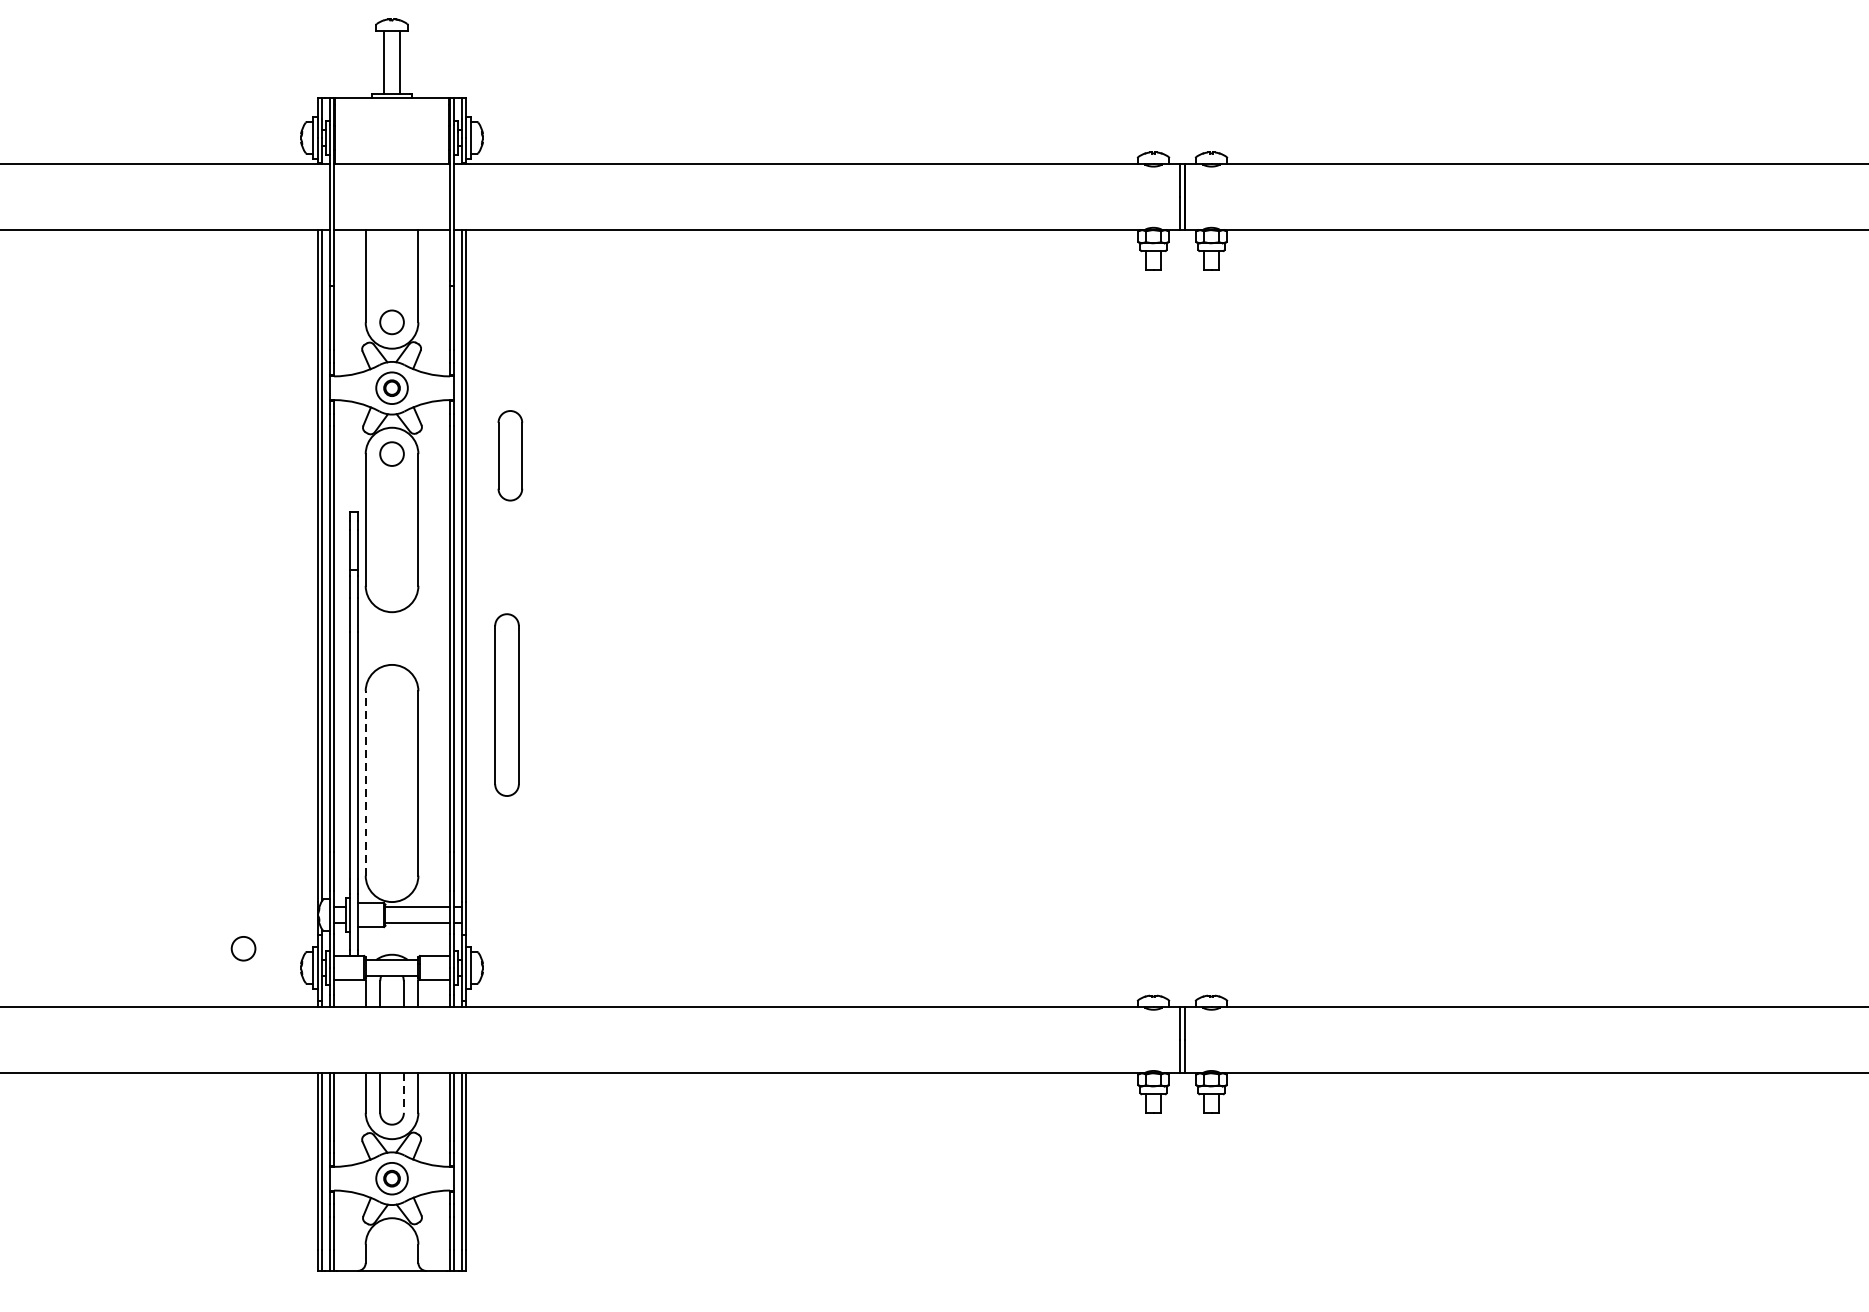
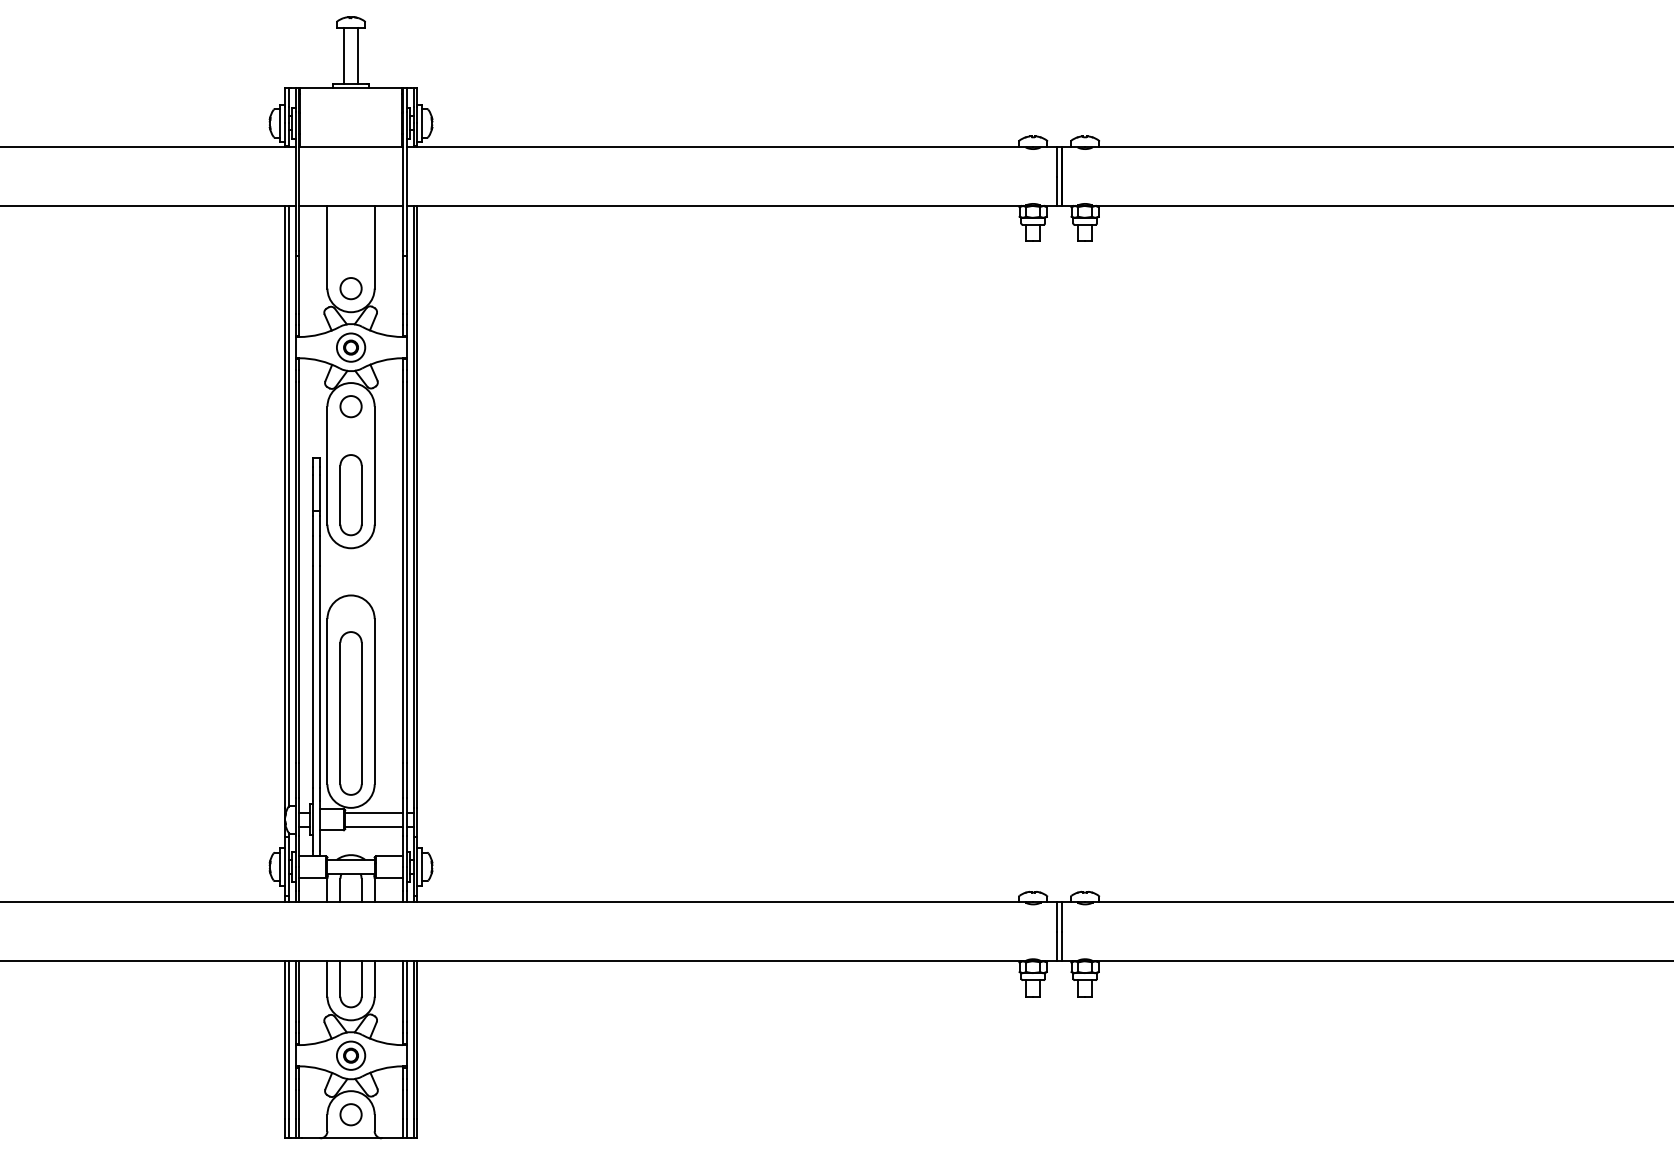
part: (509, 456) -> (350, 495), moved
part: (506, 705) -> (350, 713), moved
line: (365, 783) -> (327, 701), dashed -> solid
circle: (242, 948) -> (350, 1114), moved
line: (403, 1093) -> (361, 979), dashed -> solid

